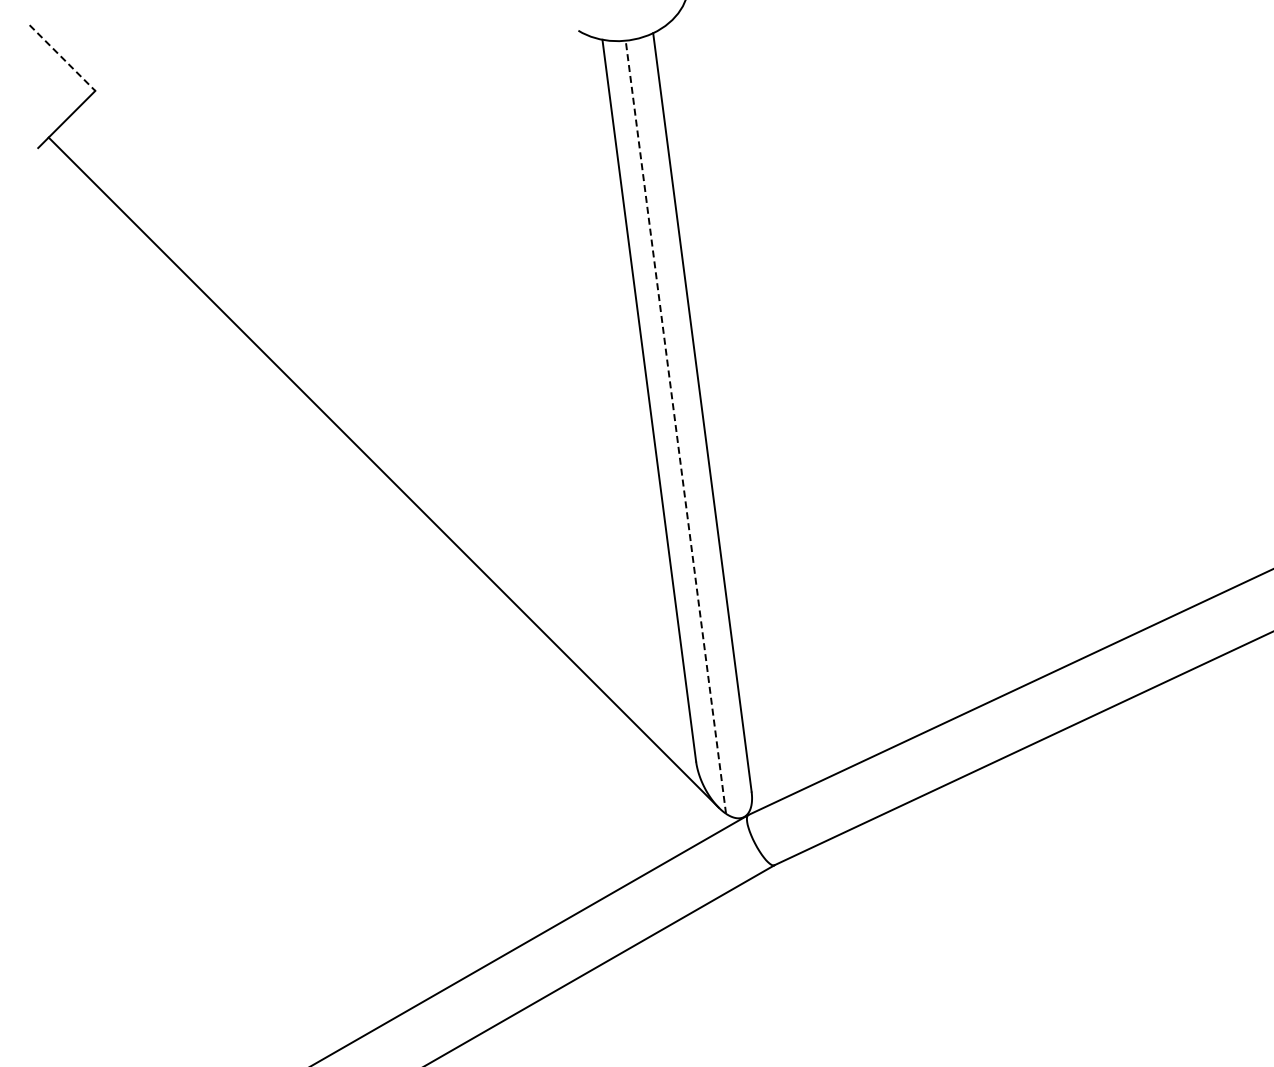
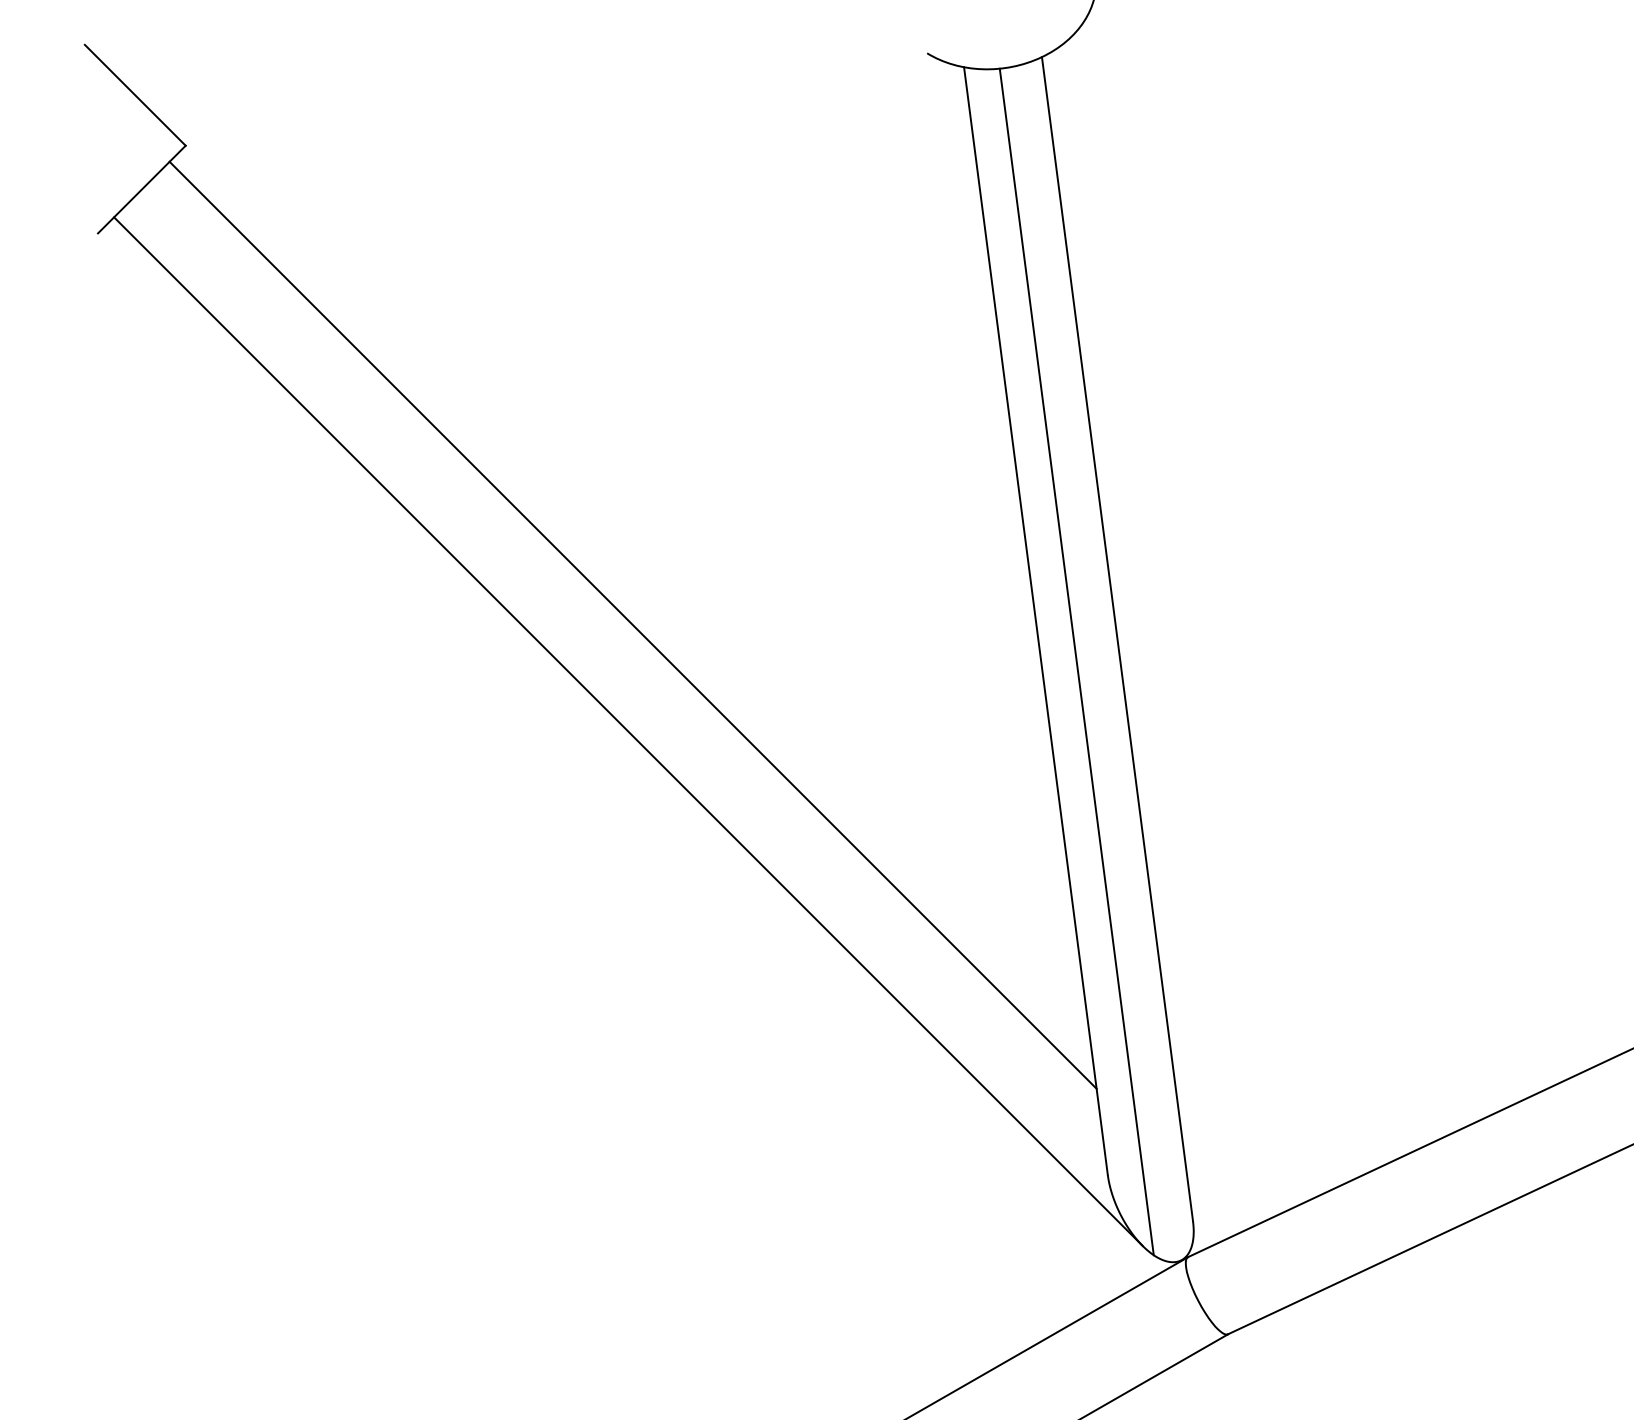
line: (62, 58) -> (135, 95), dashed -> solid
line: (386, 403) -> (632, 625), added
line: (675, 427) -> (1076, 662), dashed -> solid

